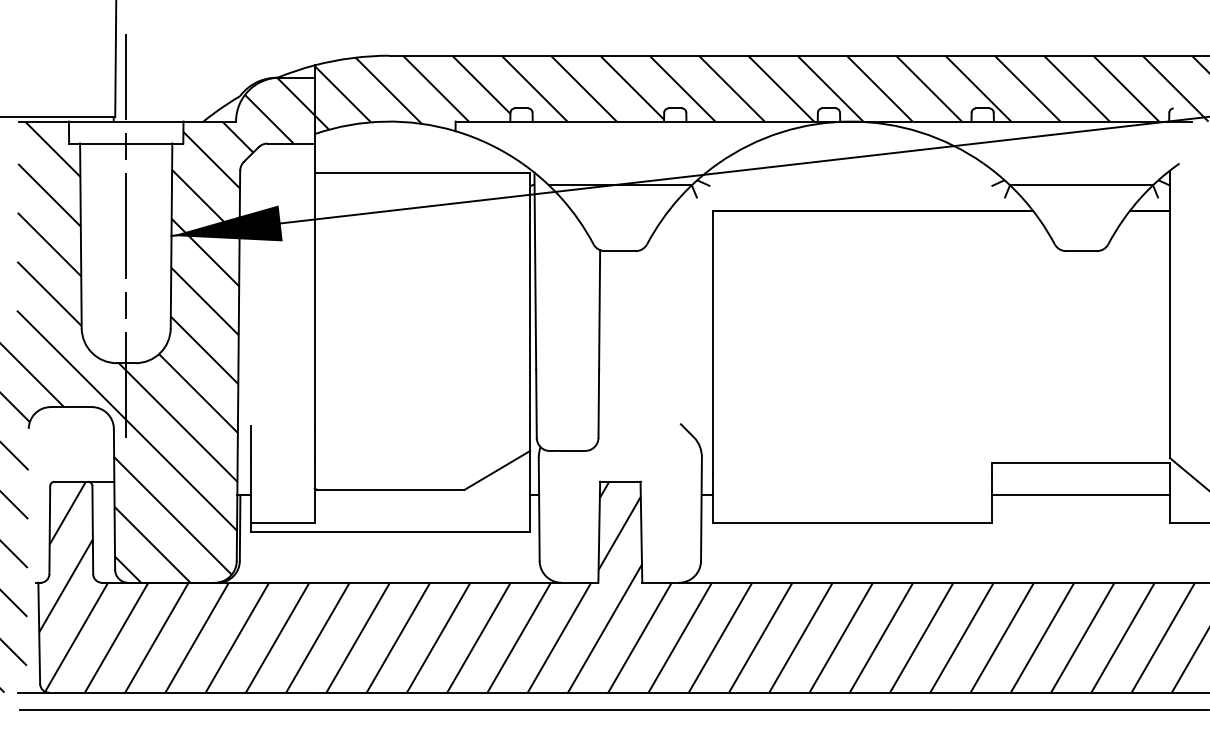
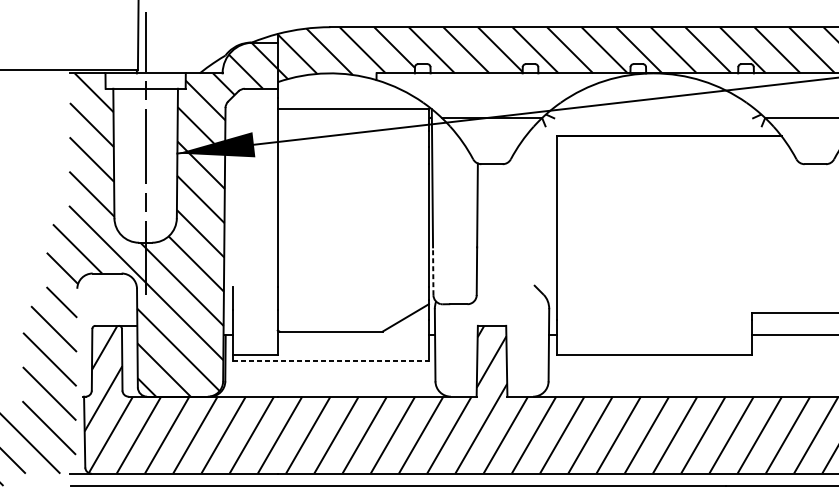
line: (536, 403) -> (433, 270), solid -> dashed
line: (391, 532) -> (331, 361), solid -> dashed

